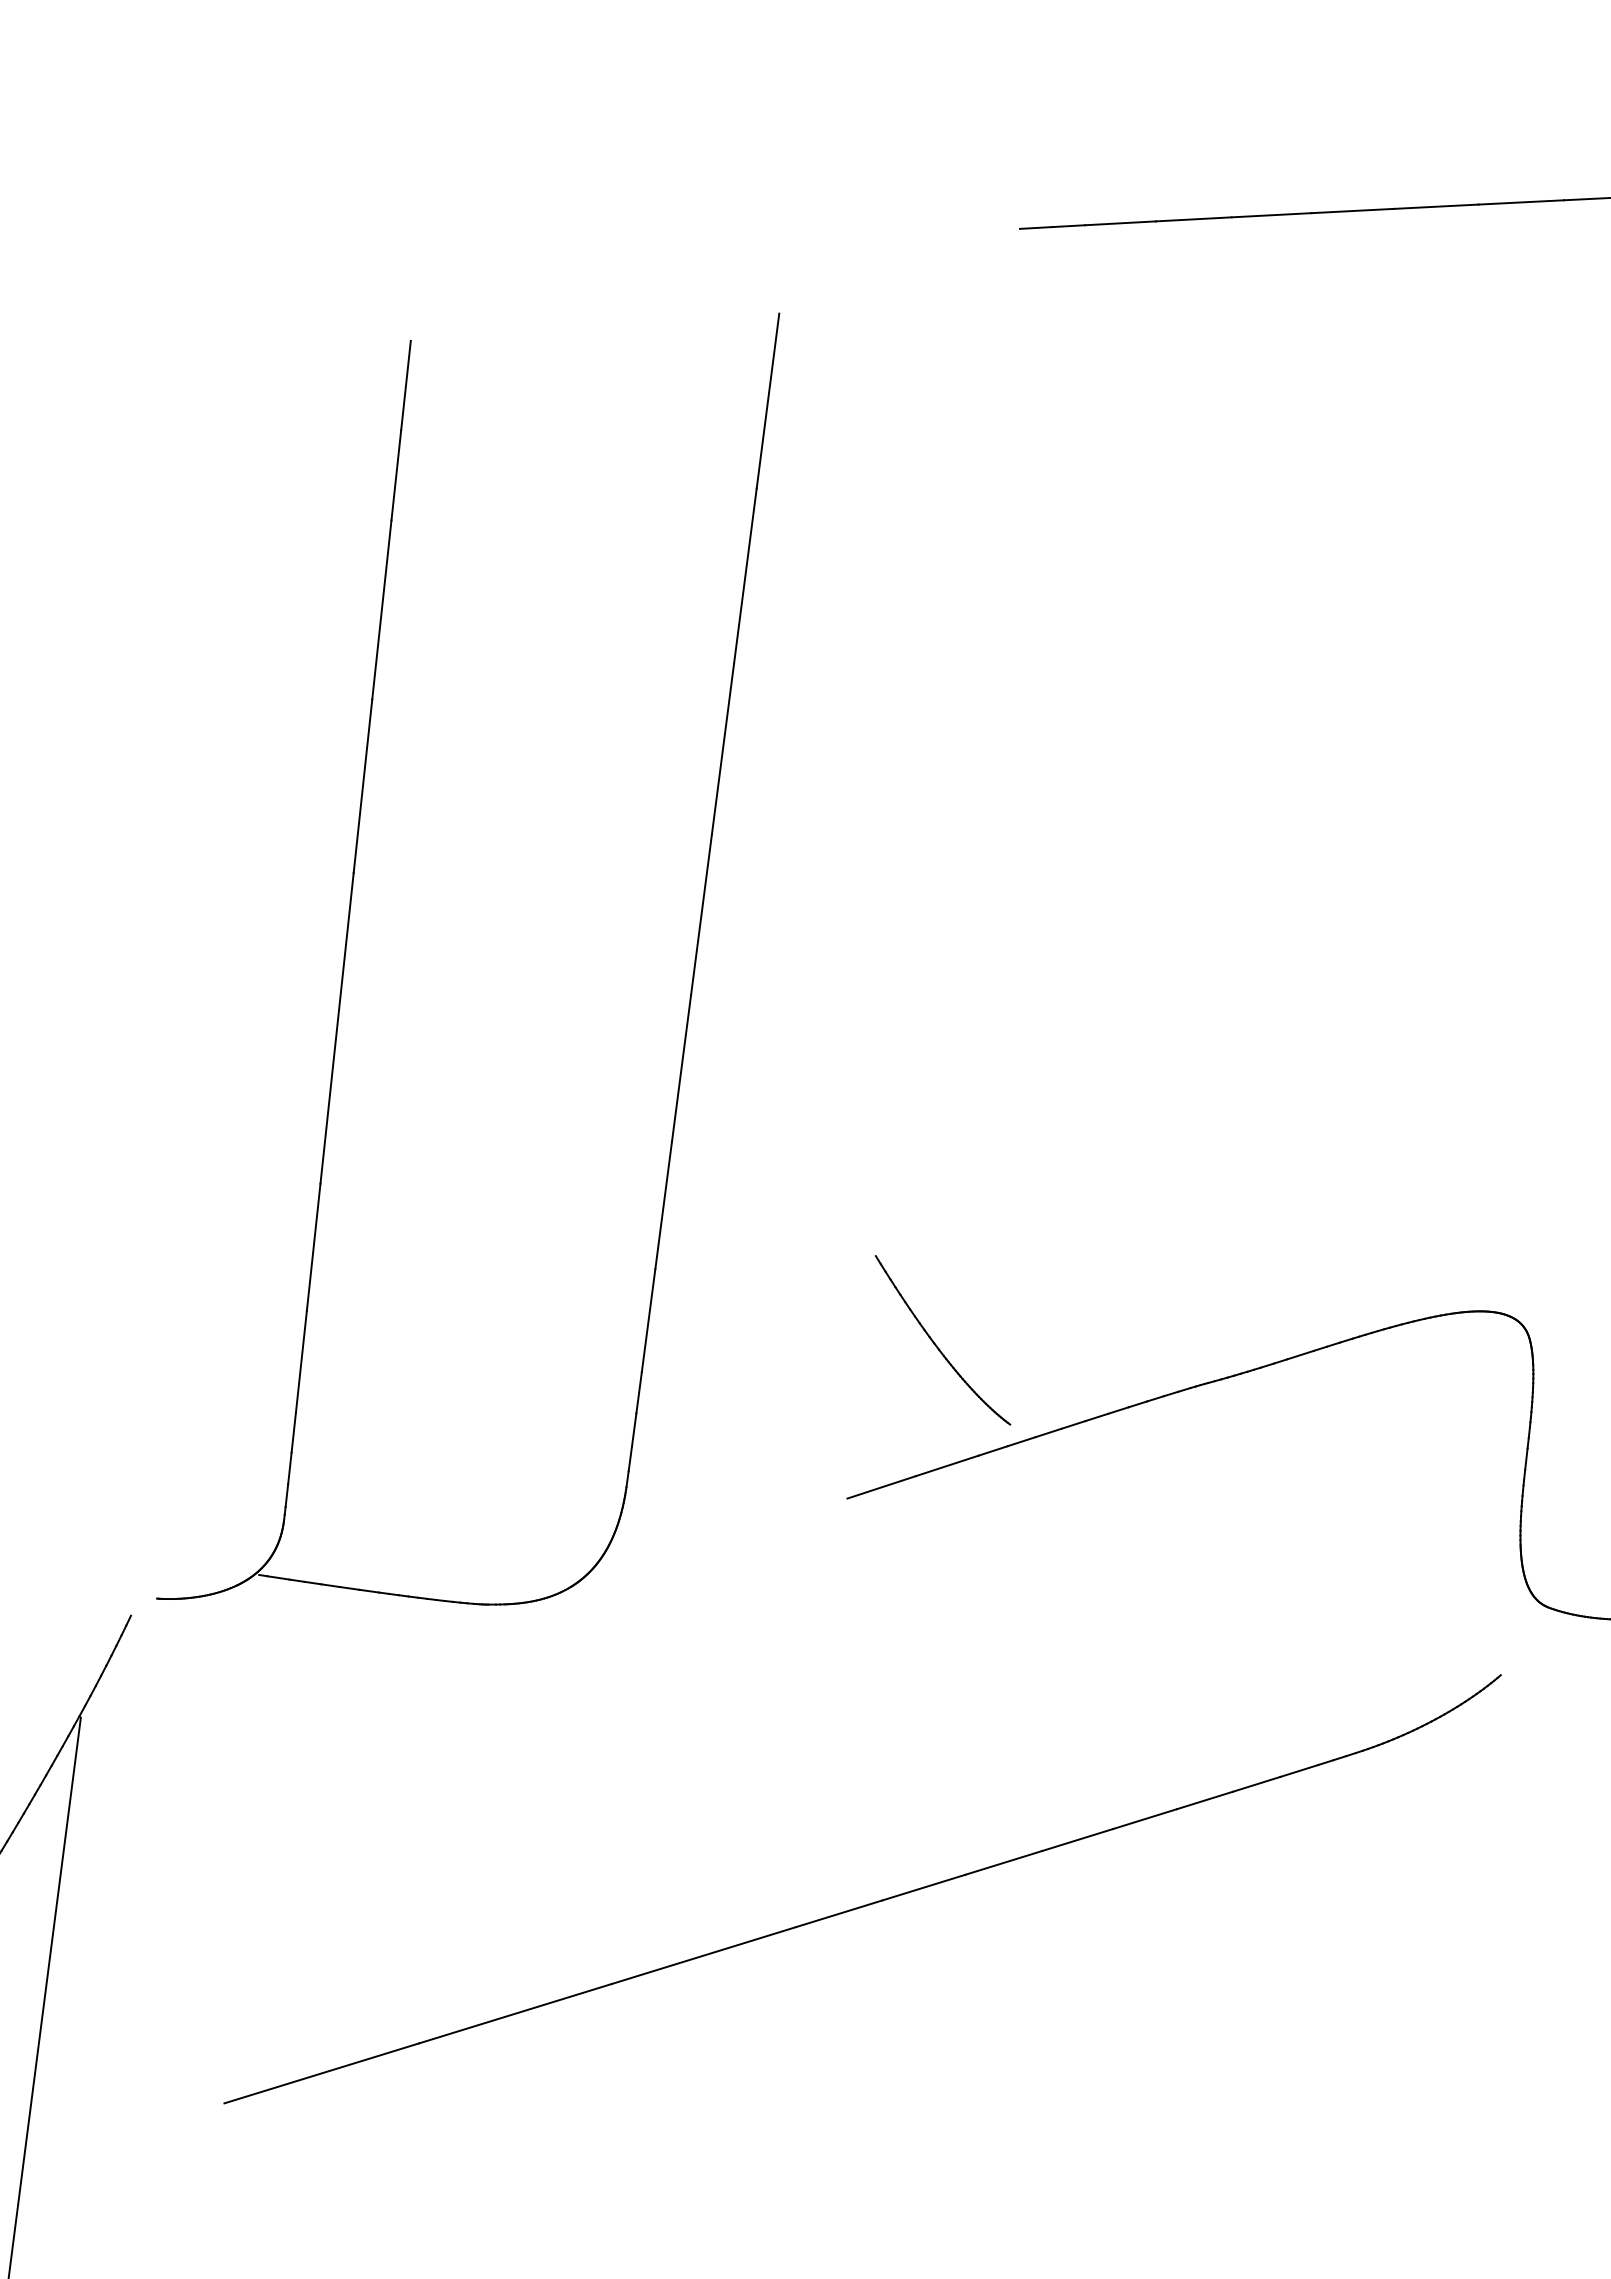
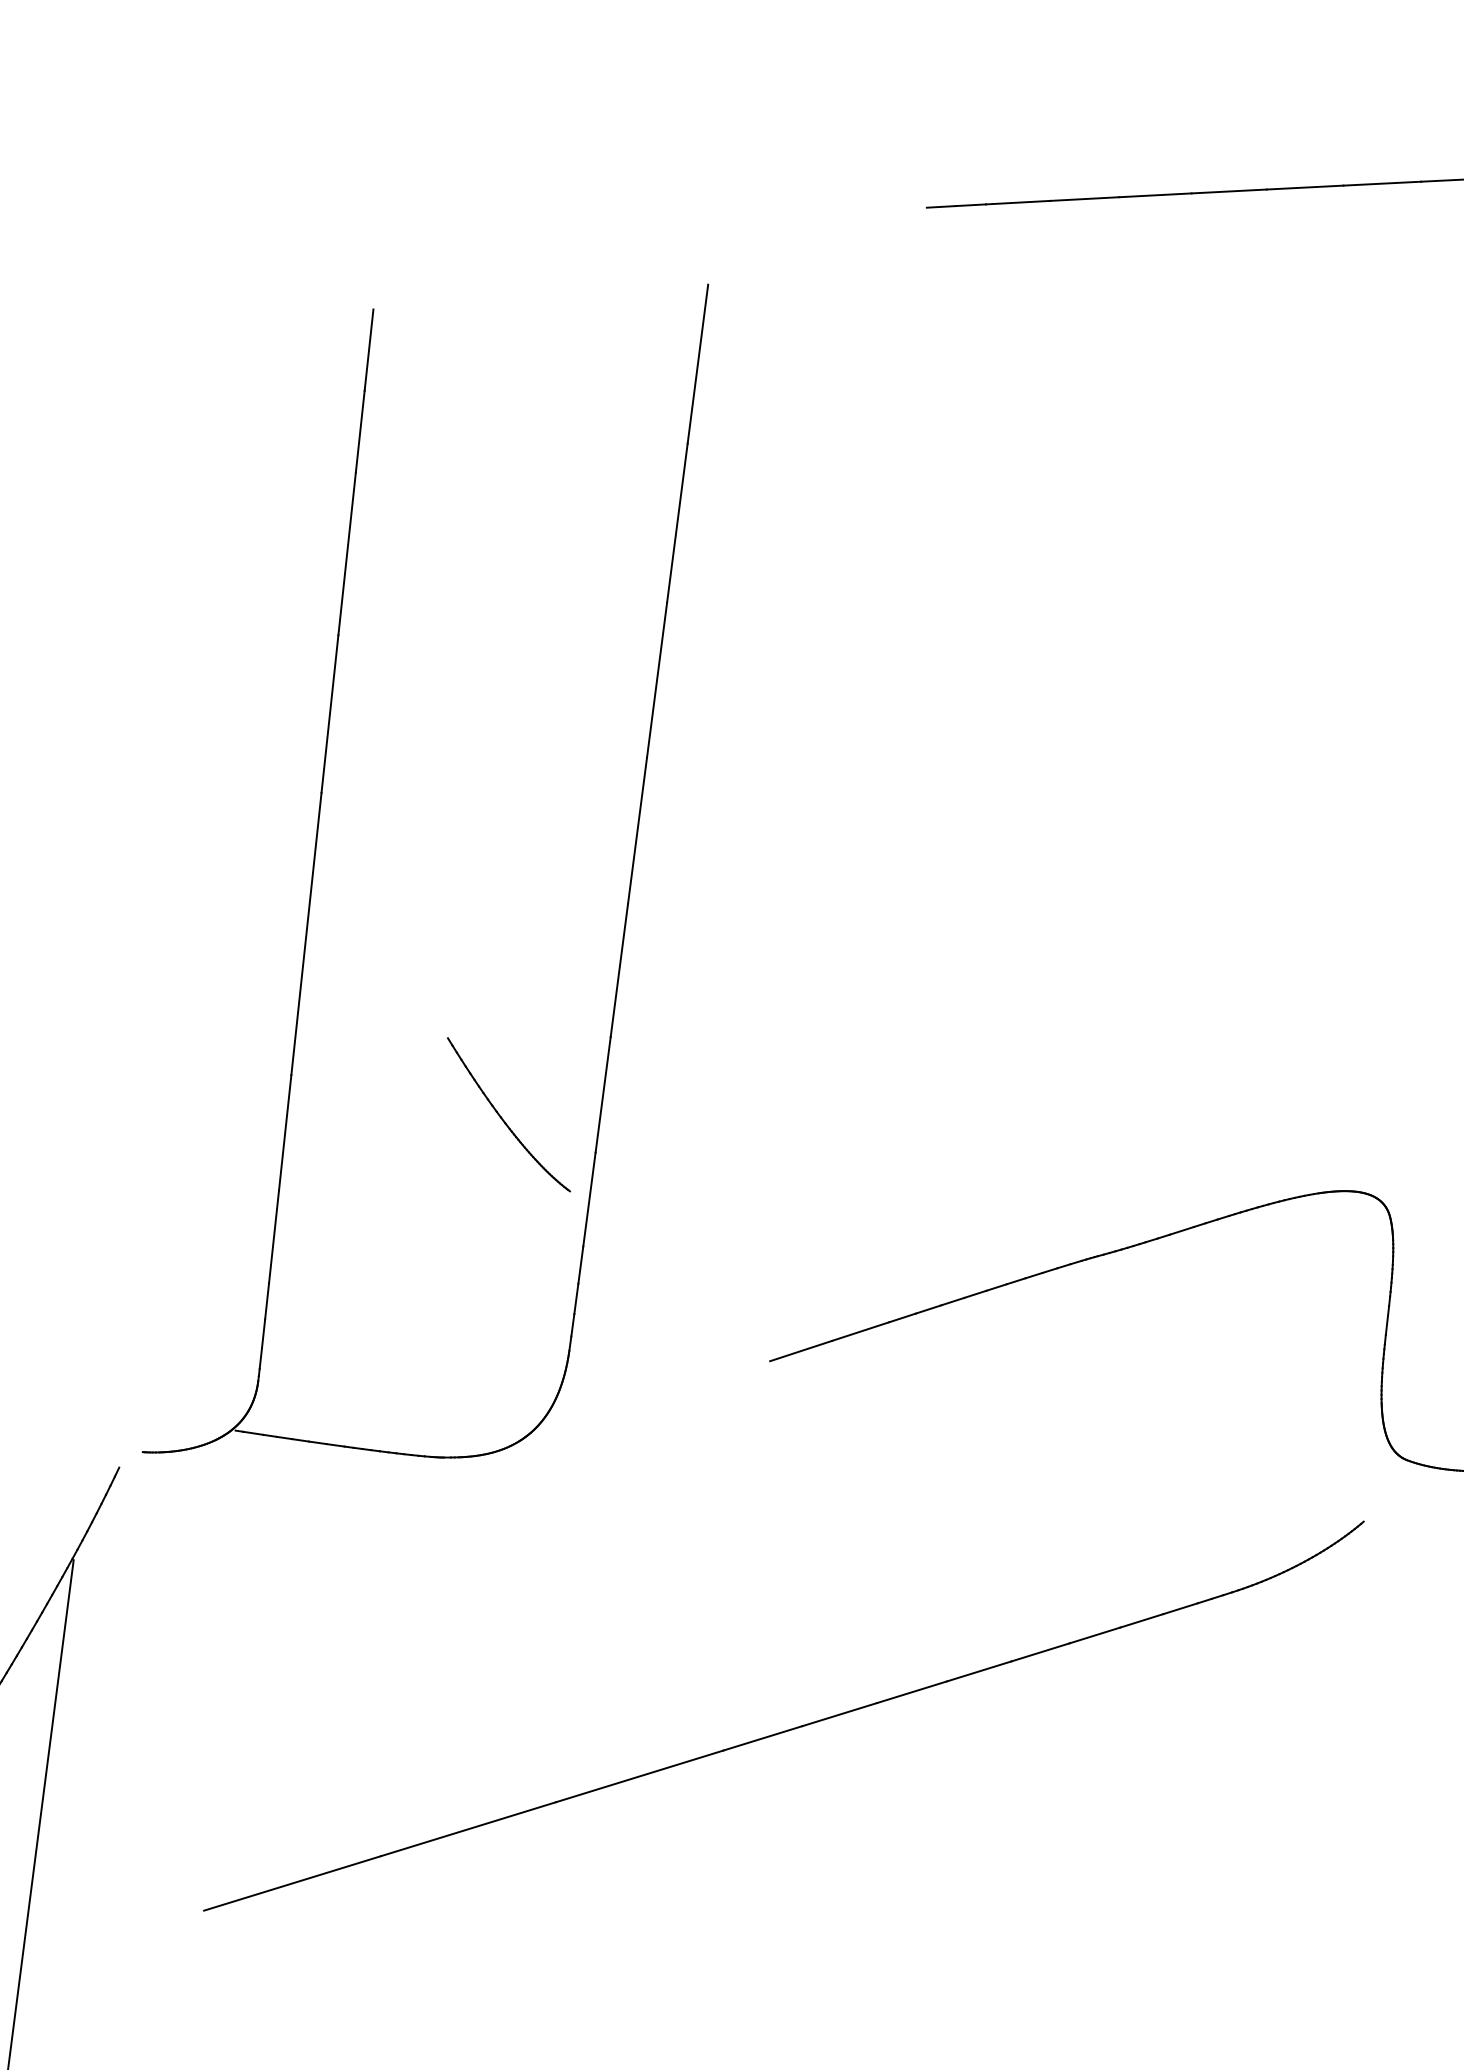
part: (937, 1345) -> (503, 1119), moved

